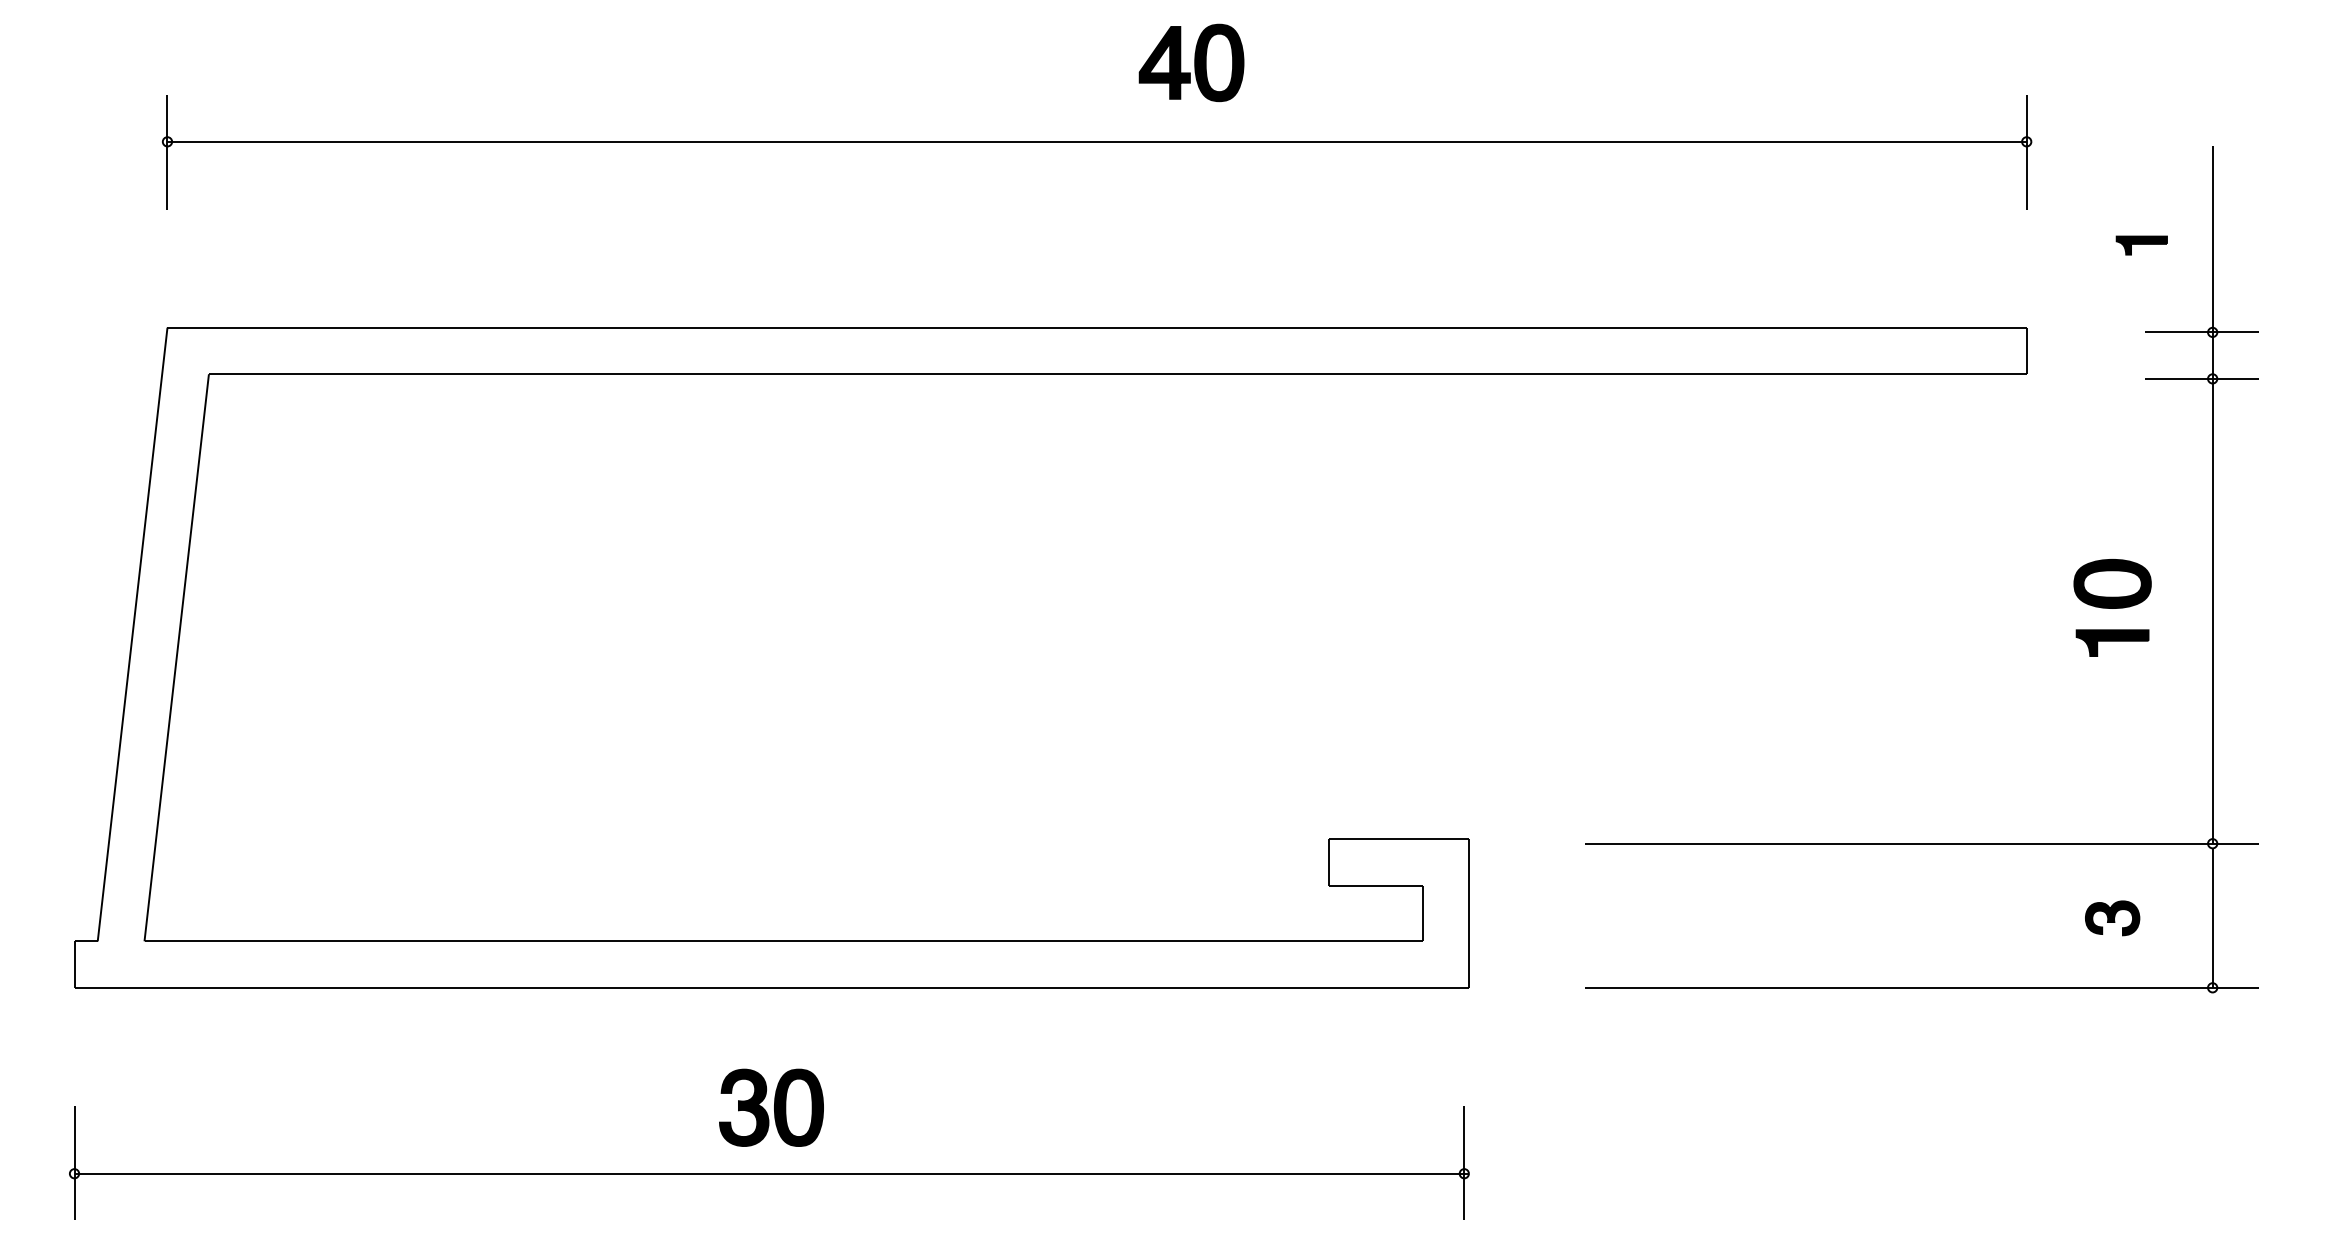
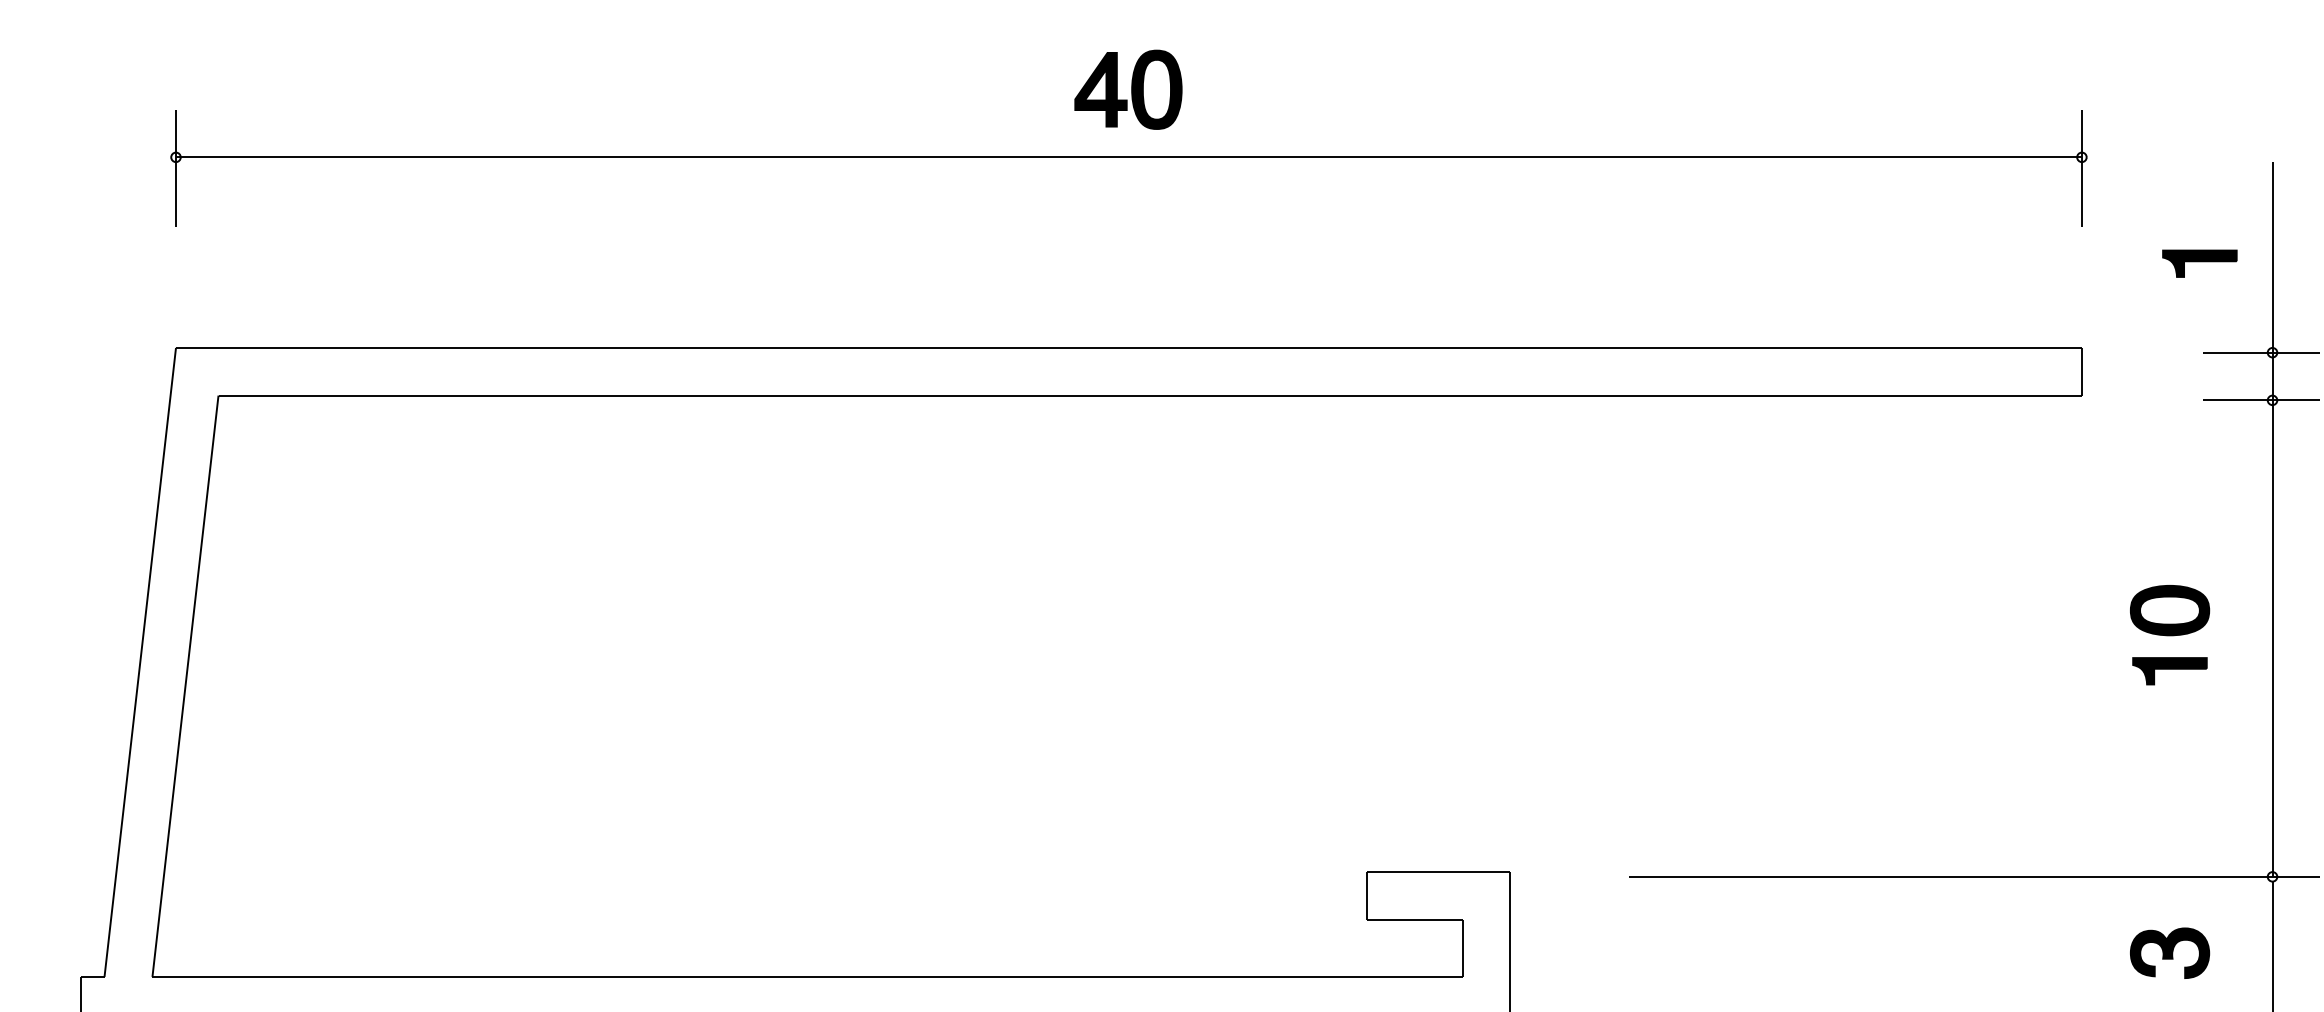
part: (1191, 62) -> (1128, 89), moved
part: (2141, 245) -> (2199, 263), size x1.43
part: (2112, 918) -> (2169, 953), size x1.43

